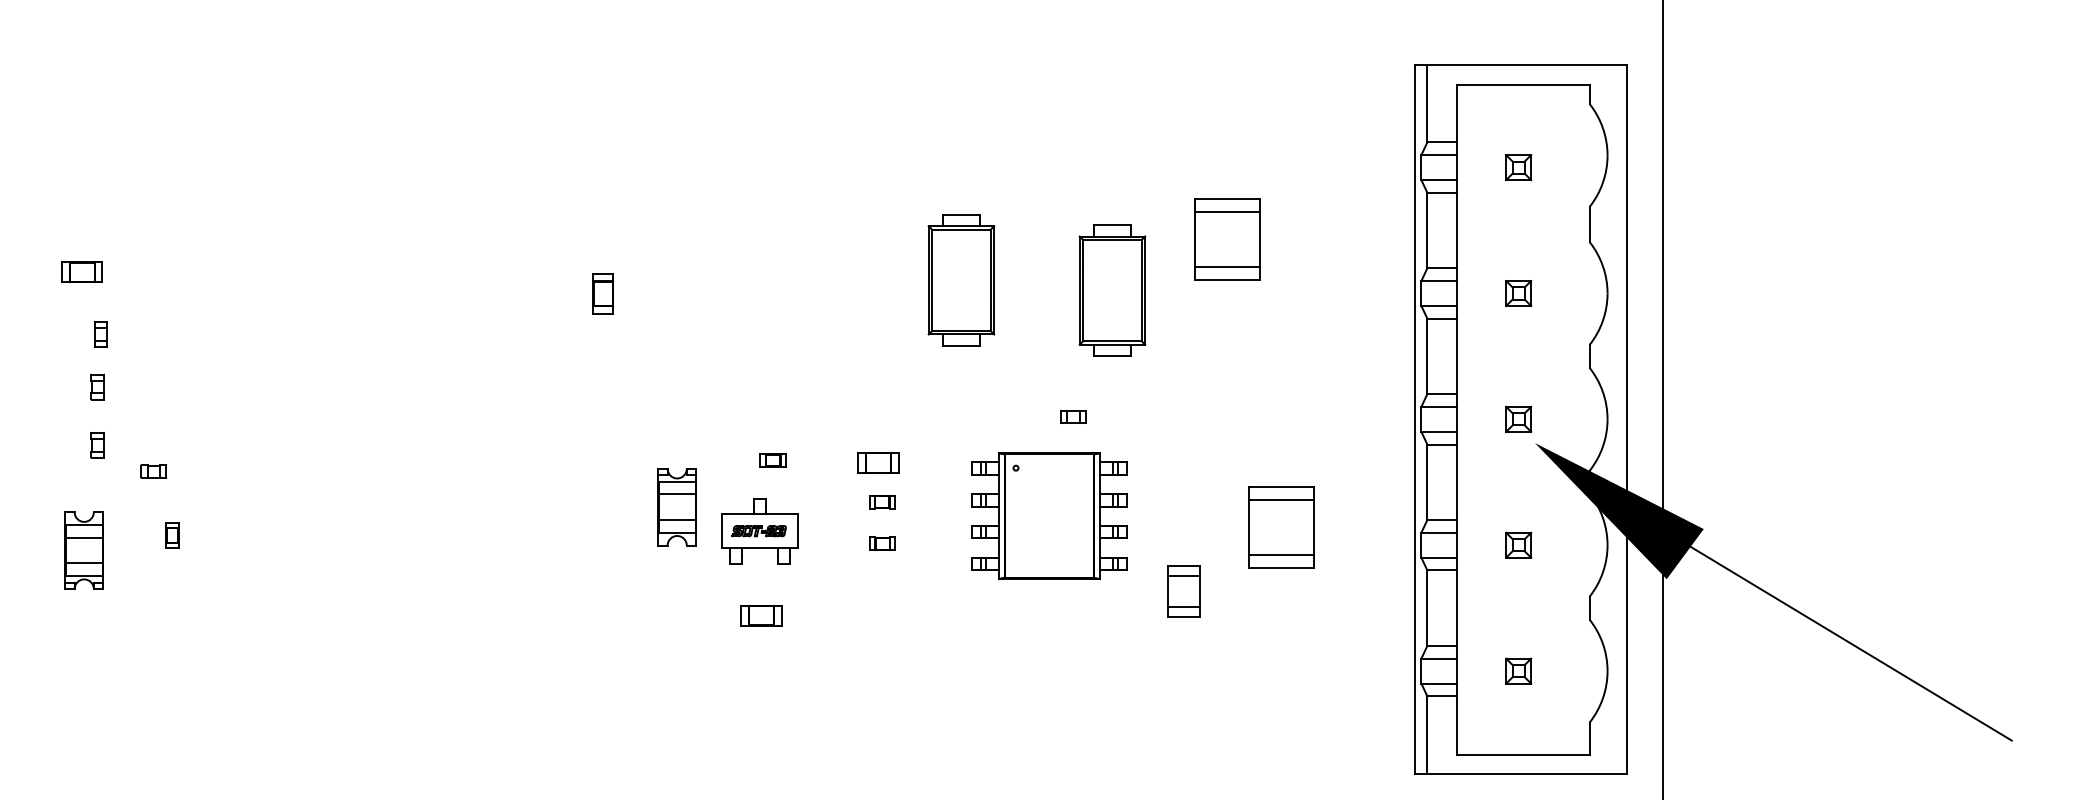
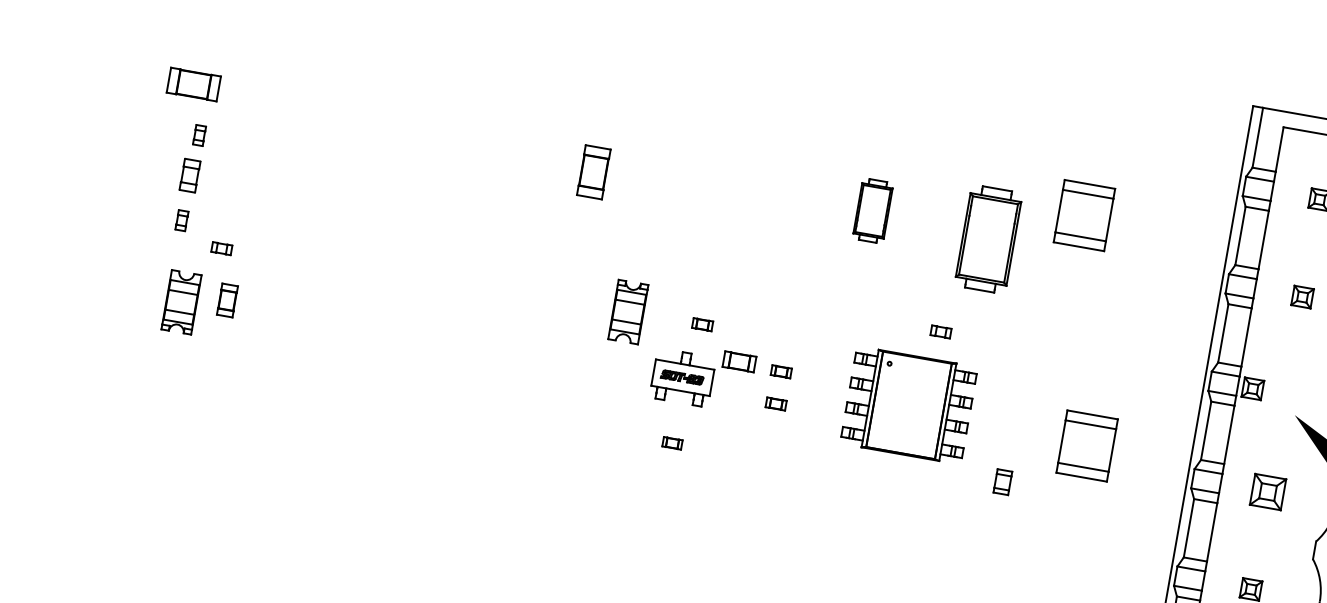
part: (81, 271) -> (193, 83), size x1.6
part: (961, 280) -> (873, 211), size x0.6
part: (603, 293) -> (594, 172), size x1.6
part: (97, 386) -> (189, 175), size x1.6
part: (1518, 418) -> (1252, 388), moved
part: (878, 462) -> (739, 361), moved
part: (676, 507) -> (627, 312), moved
part: (172, 535) -> (227, 300), size x1.6
part: (1518, 544) -> (1268, 491), size x1.6
part: (83, 550) -> (180, 302), moved
part: (1183, 591) -> (1002, 482), size x0.6
part: (761, 615) -> (672, 443), size x0.6

